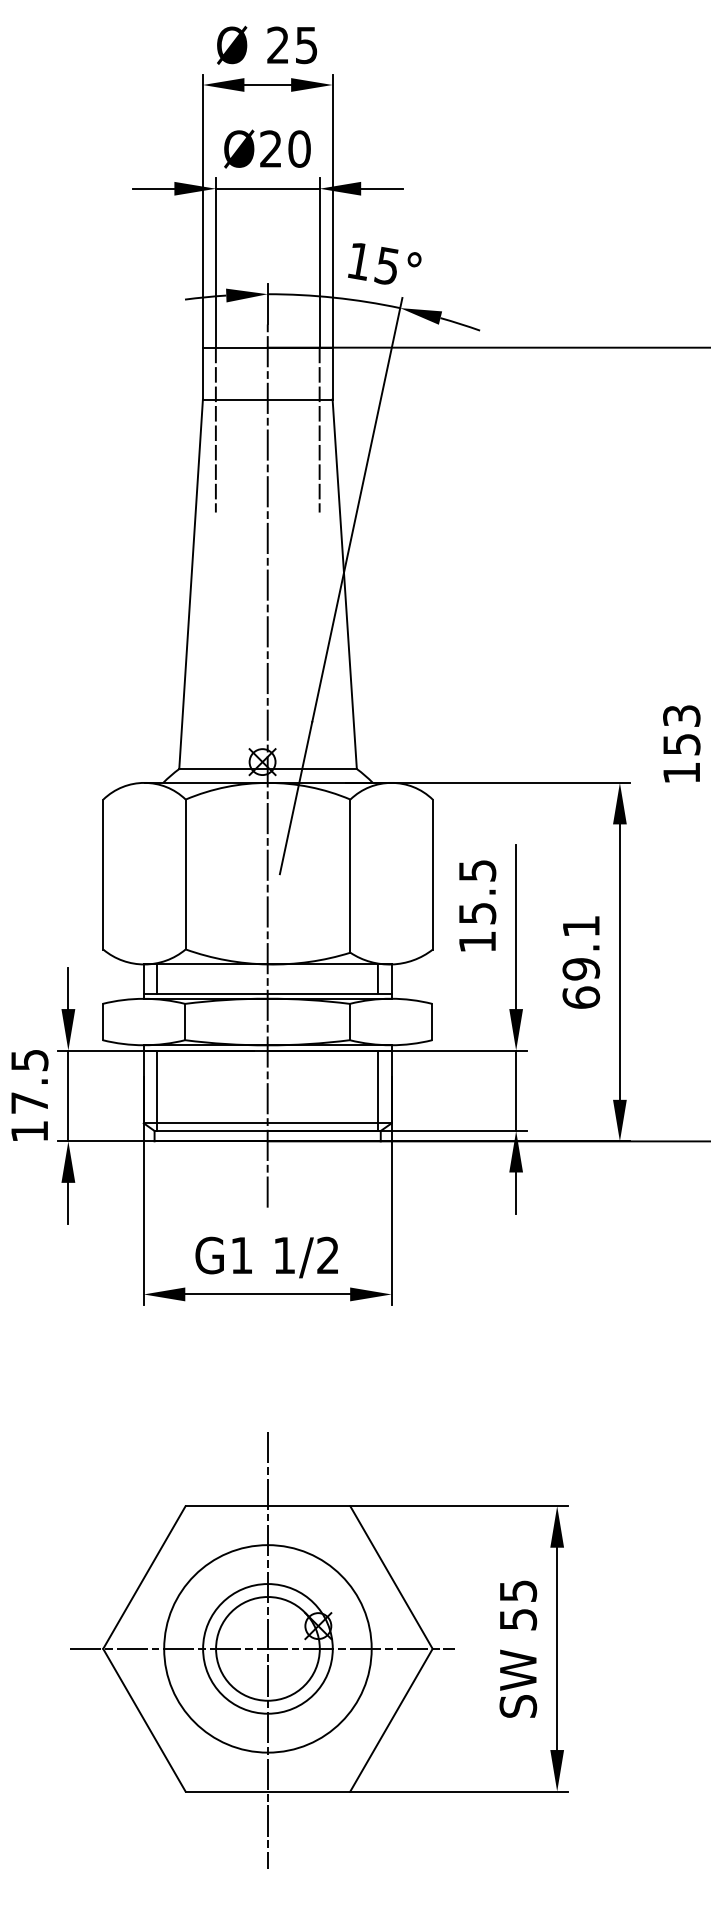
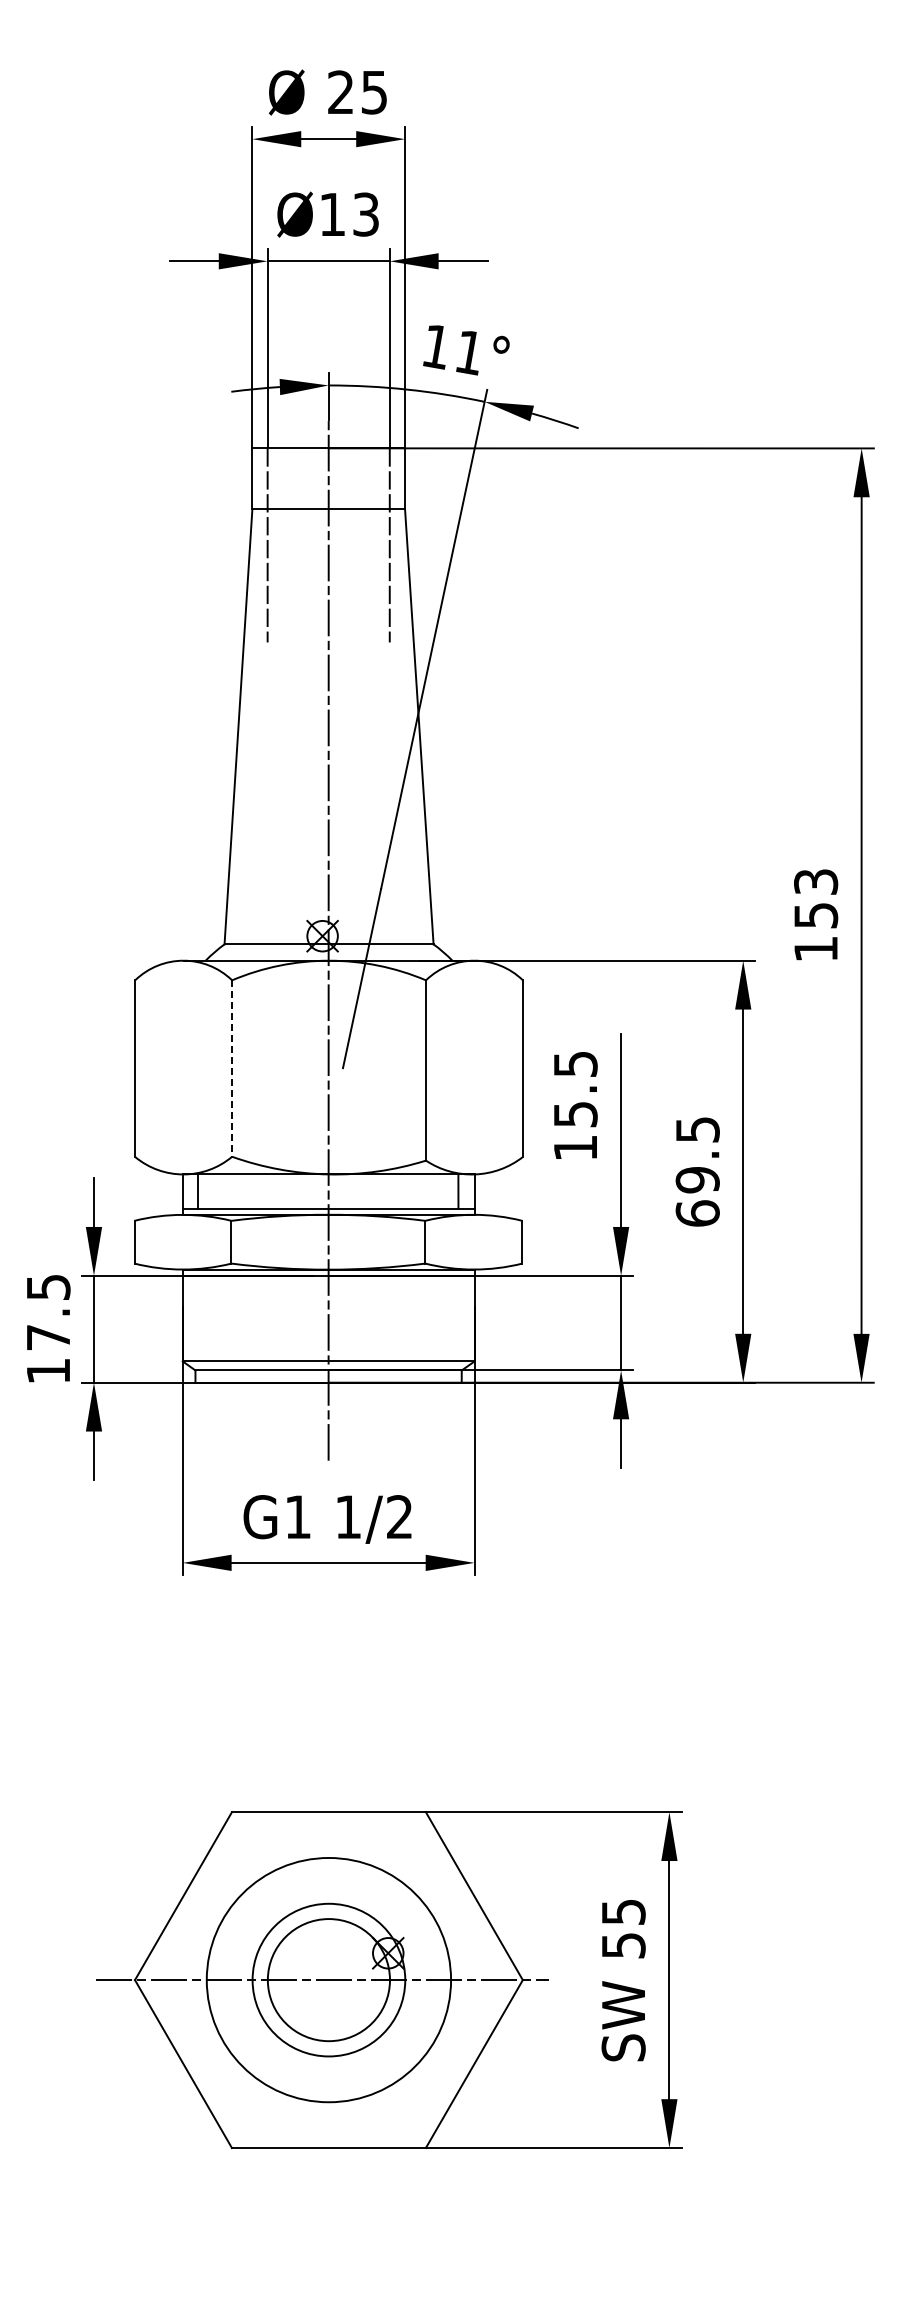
text: (285, 148) -> (349, 214), Ø20 -> Ø13
text: (385, 266) -> (467, 352), 15° -> 11°
line: (186, 875) -> (232, 1069), solid -> dashed
text: (581, 926) -> (697, 1129), 69.1 -> 69.5
line: (157, 1090) -> (198, 1322), removed
line: (378, 1090) -> (458, 1322), removed
line: (267, 1650) -> (328, 1981), removed

